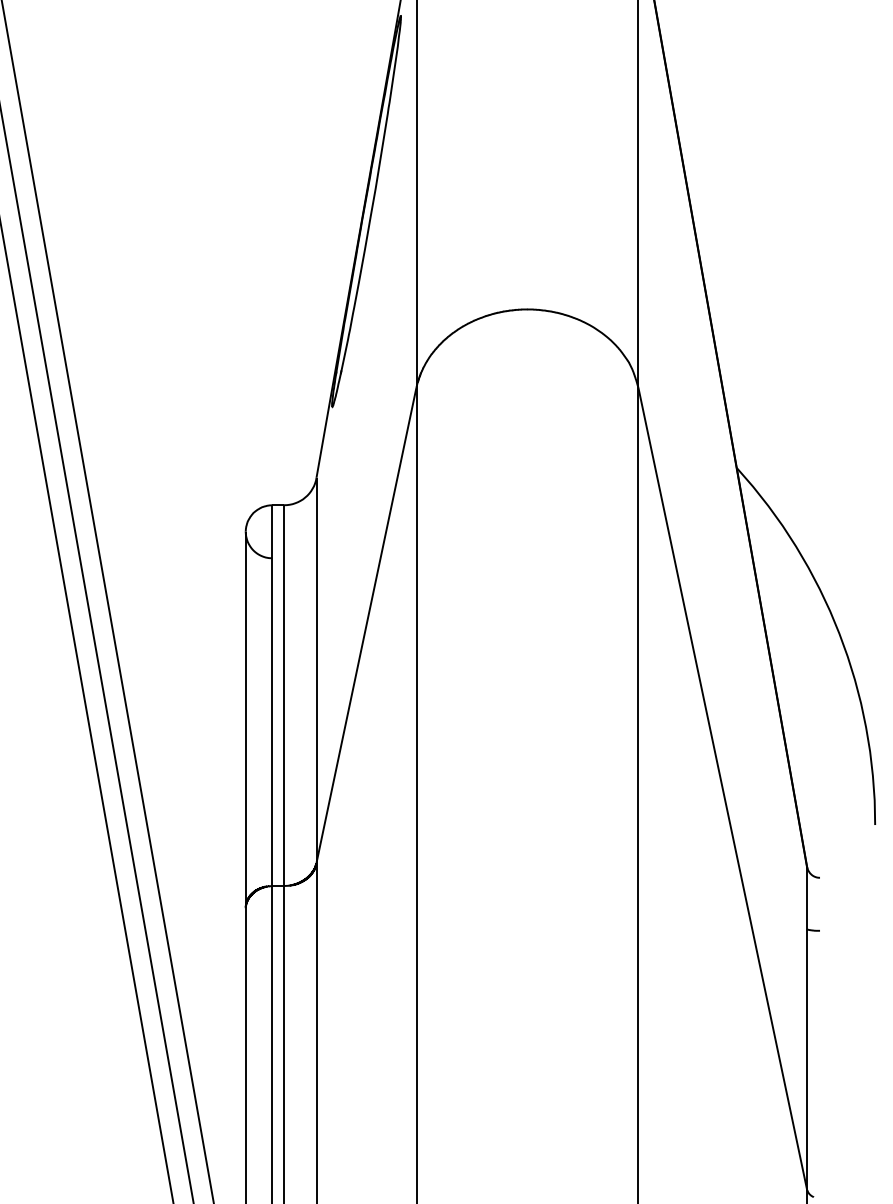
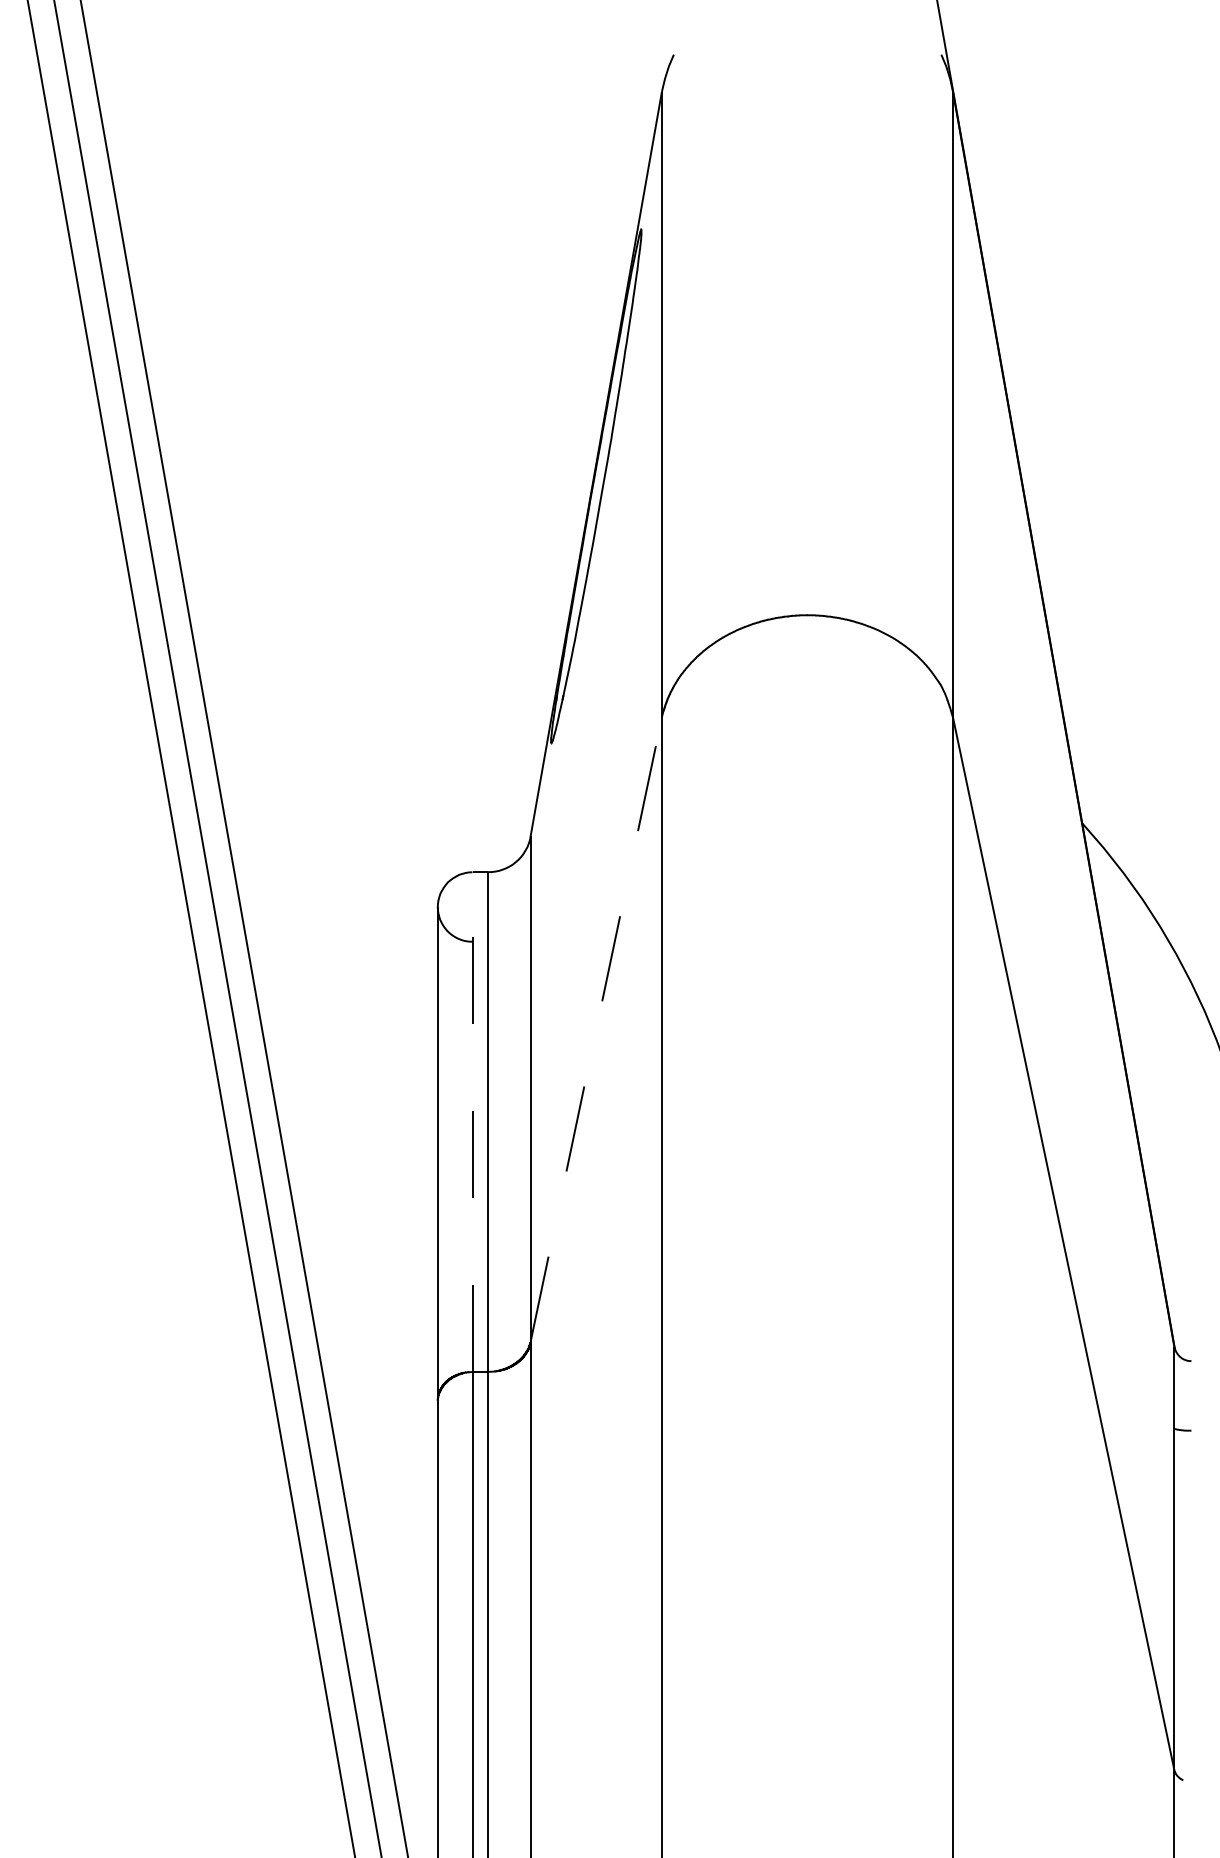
line: (366, 625) -> (596, 1029), solid -> dashed
line: (272, 695) -> (472, 1122), solid -> dashed

